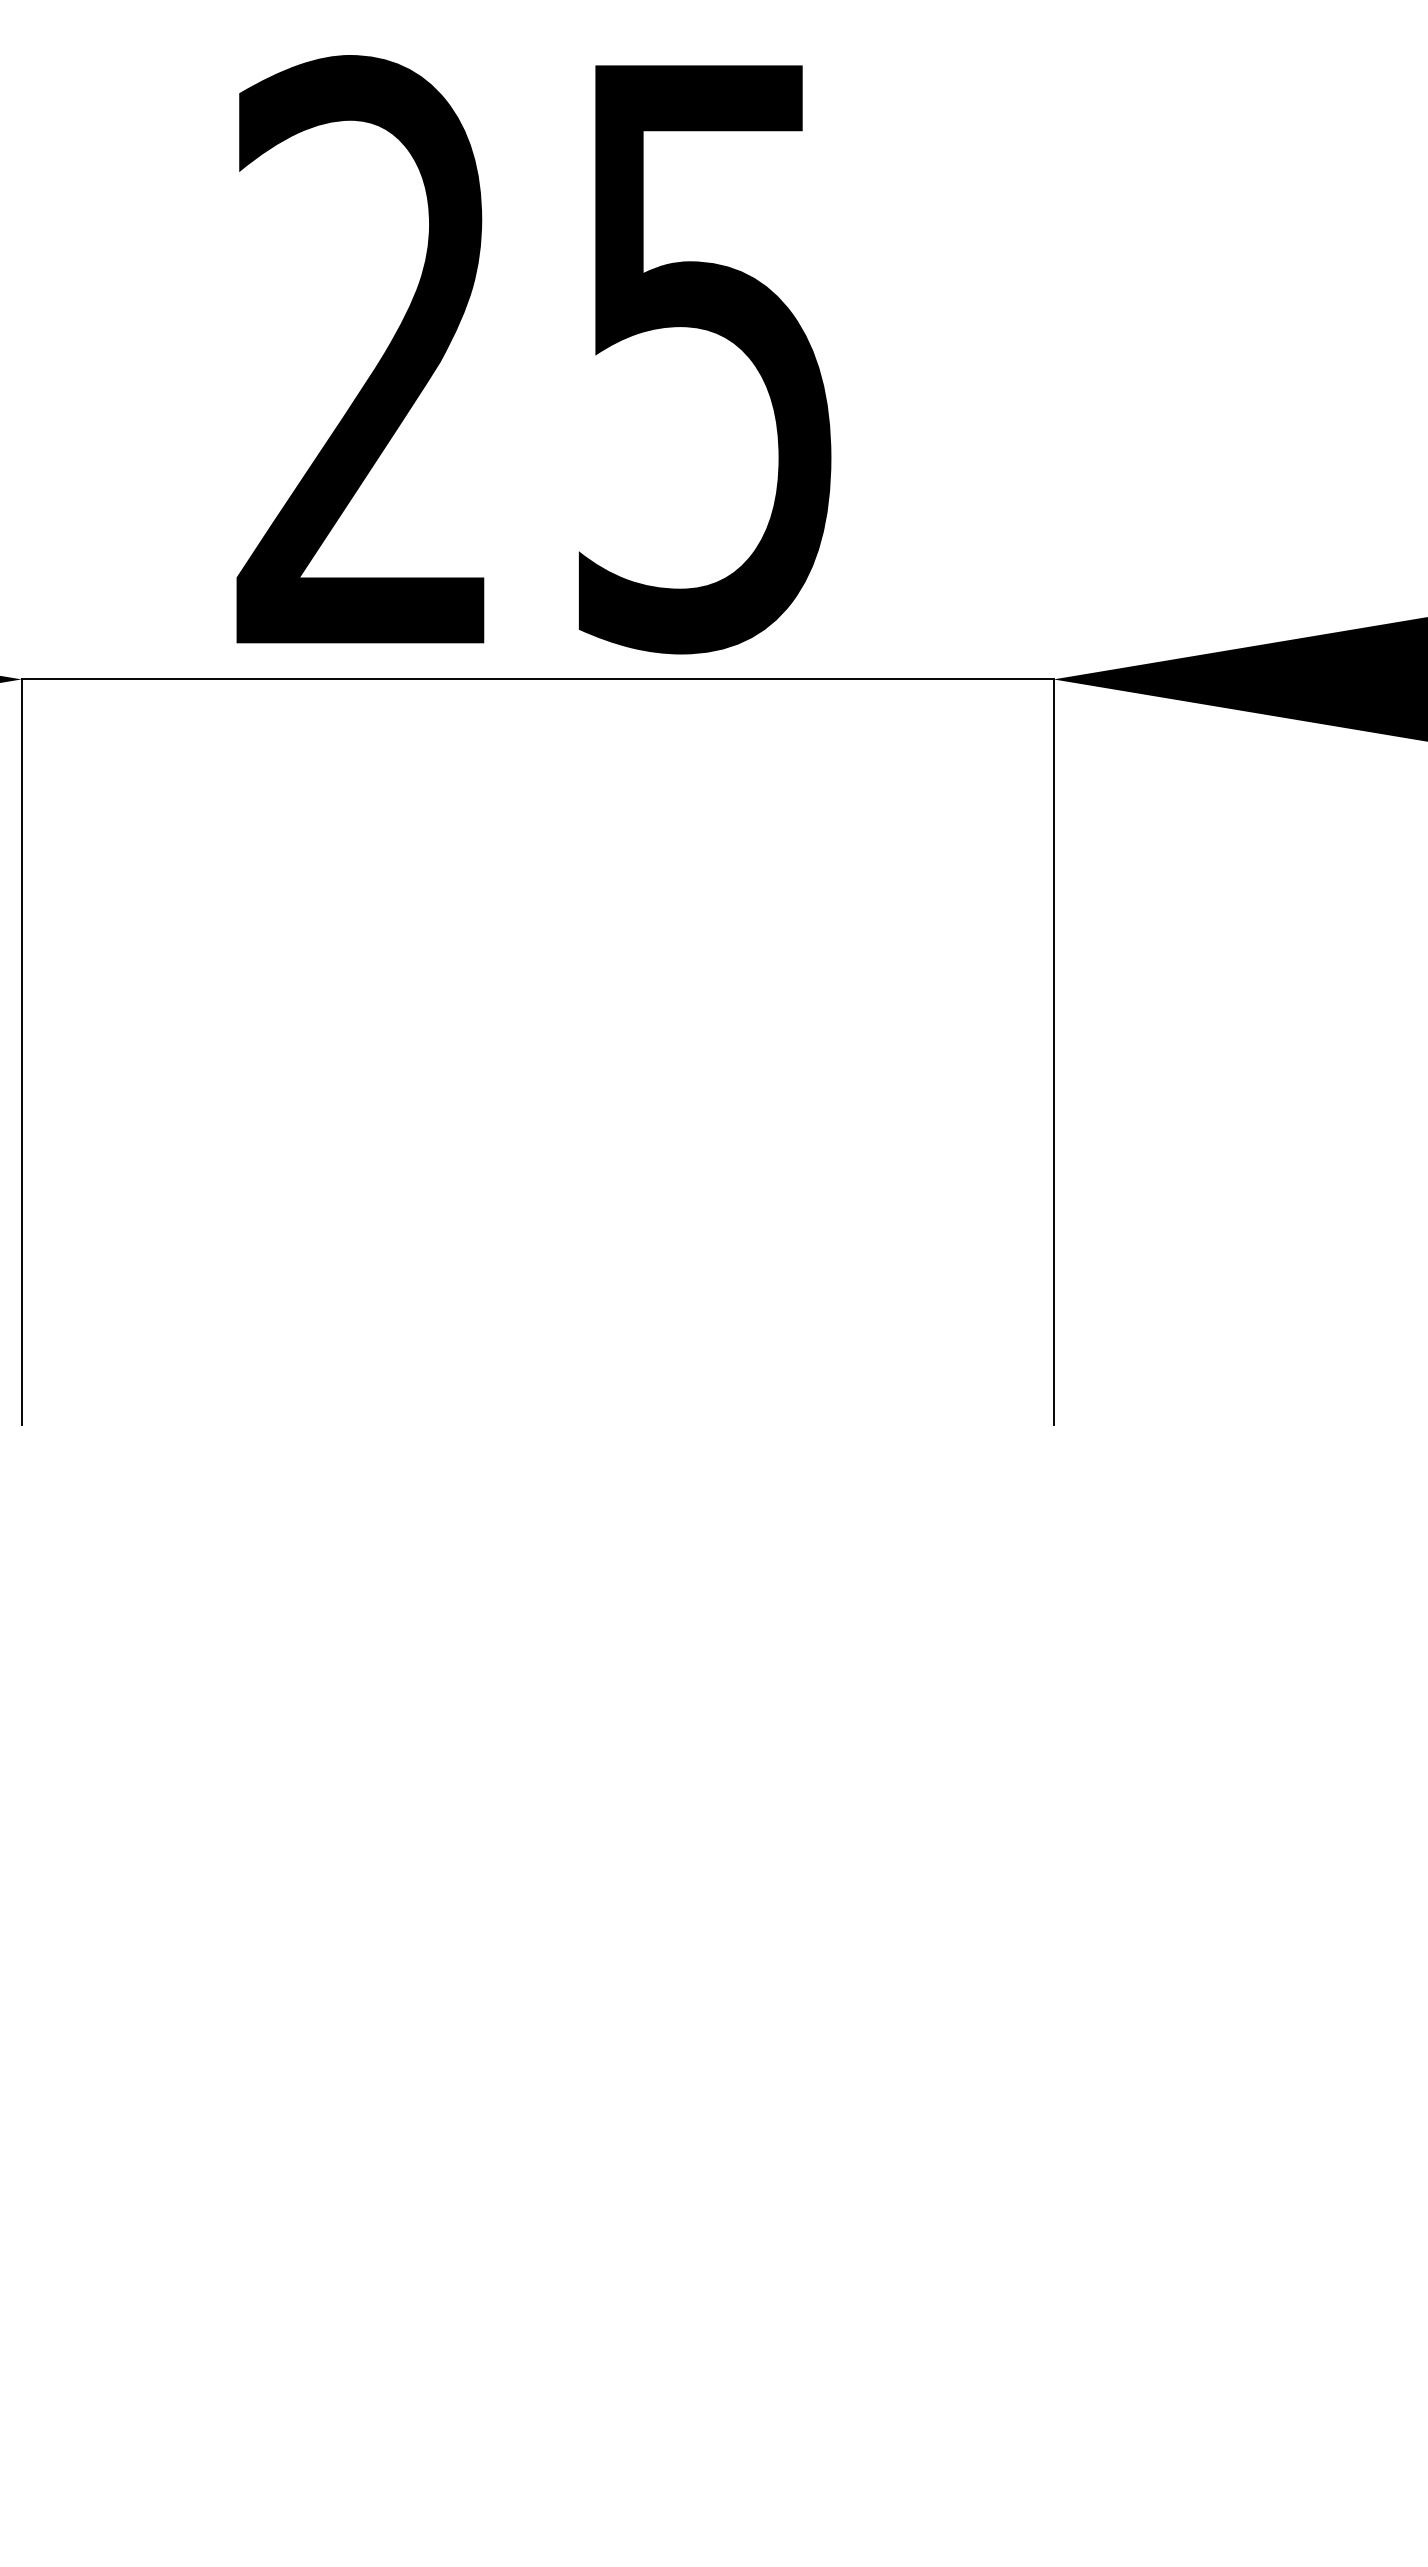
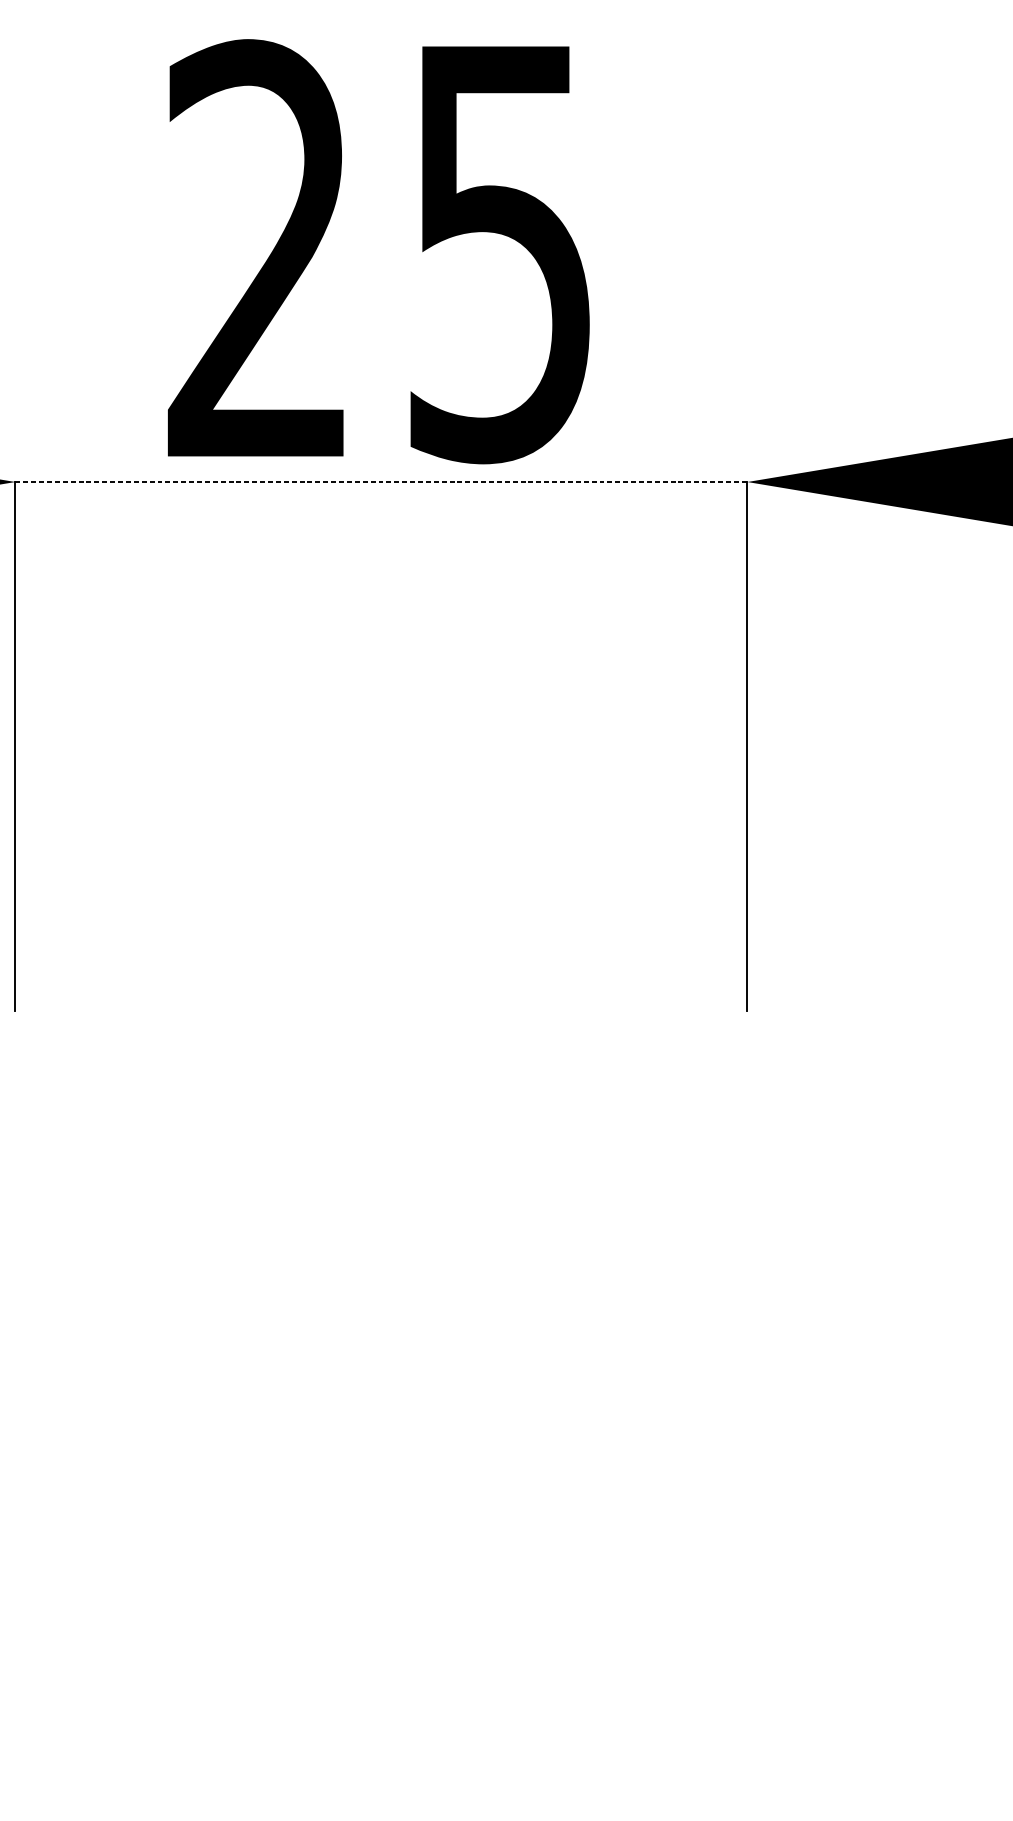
line: (537, 679) -> (381, 482), solid -> dashed

